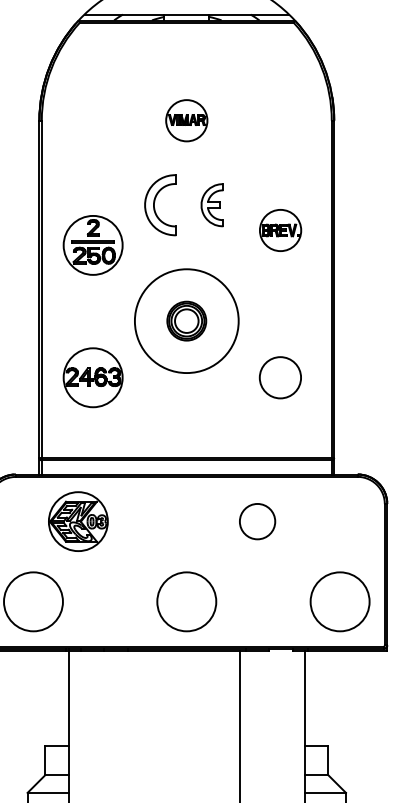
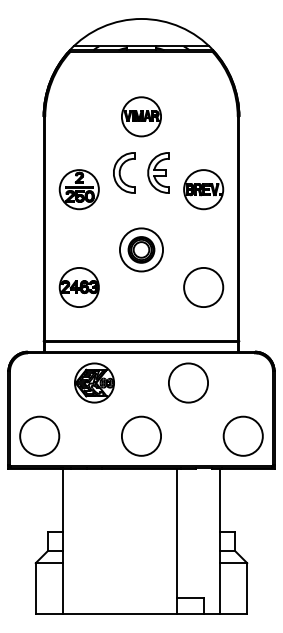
part: (186, 120) -> (141, 116), size x1.43
part: (212, 204) -> (158, 172), size x1.43
part: (280, 230) -> (203, 189), size x1.43
part: (91, 245) -> (78, 189), moved
circle: (186, 320) -> (141, 249), size x0.62
circle: (280, 377) -> (203, 287), size x1.43
part: (78, 520) -> (94, 382), moved
circle: (257, 520) -> (188, 382), size x1.67

